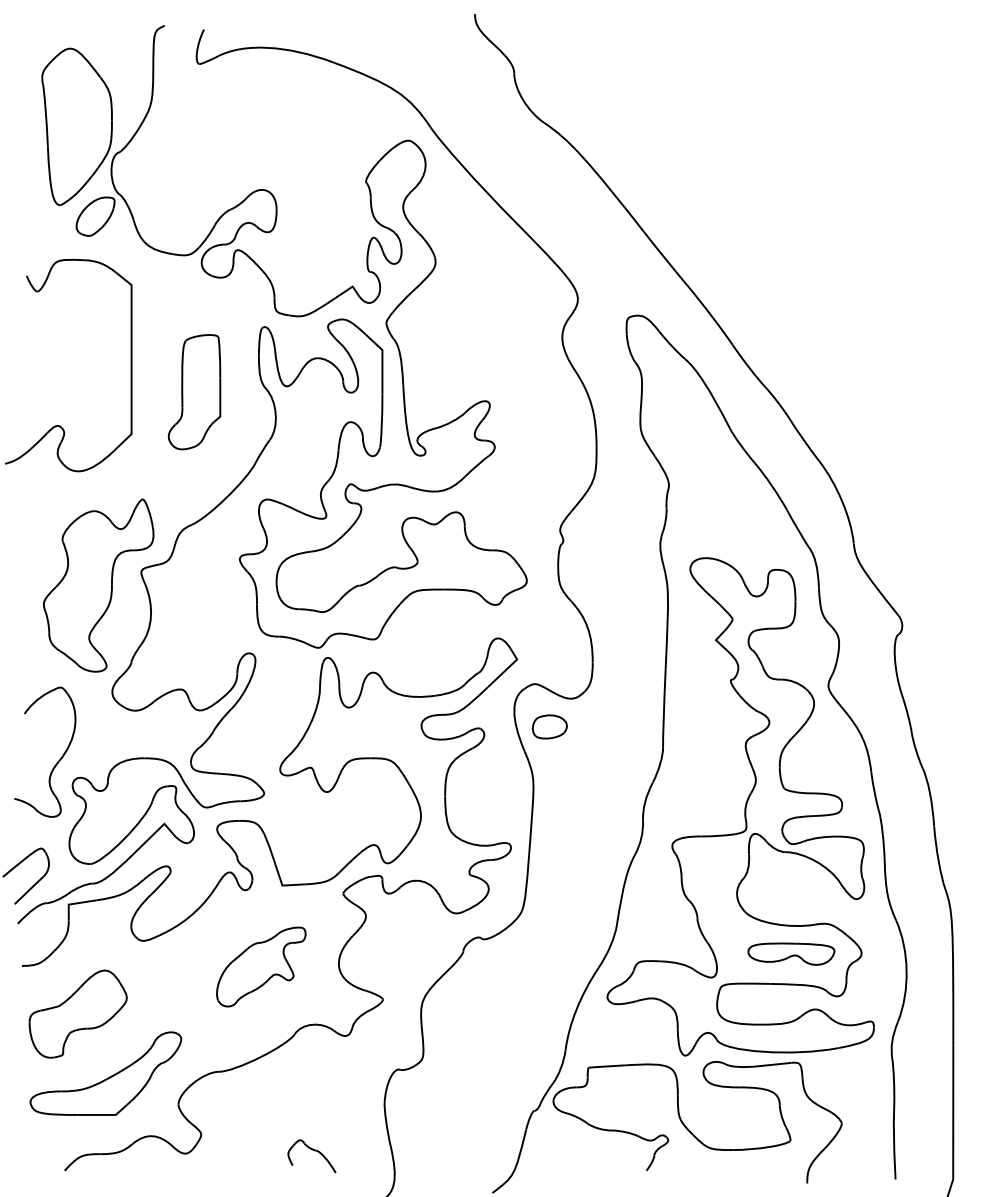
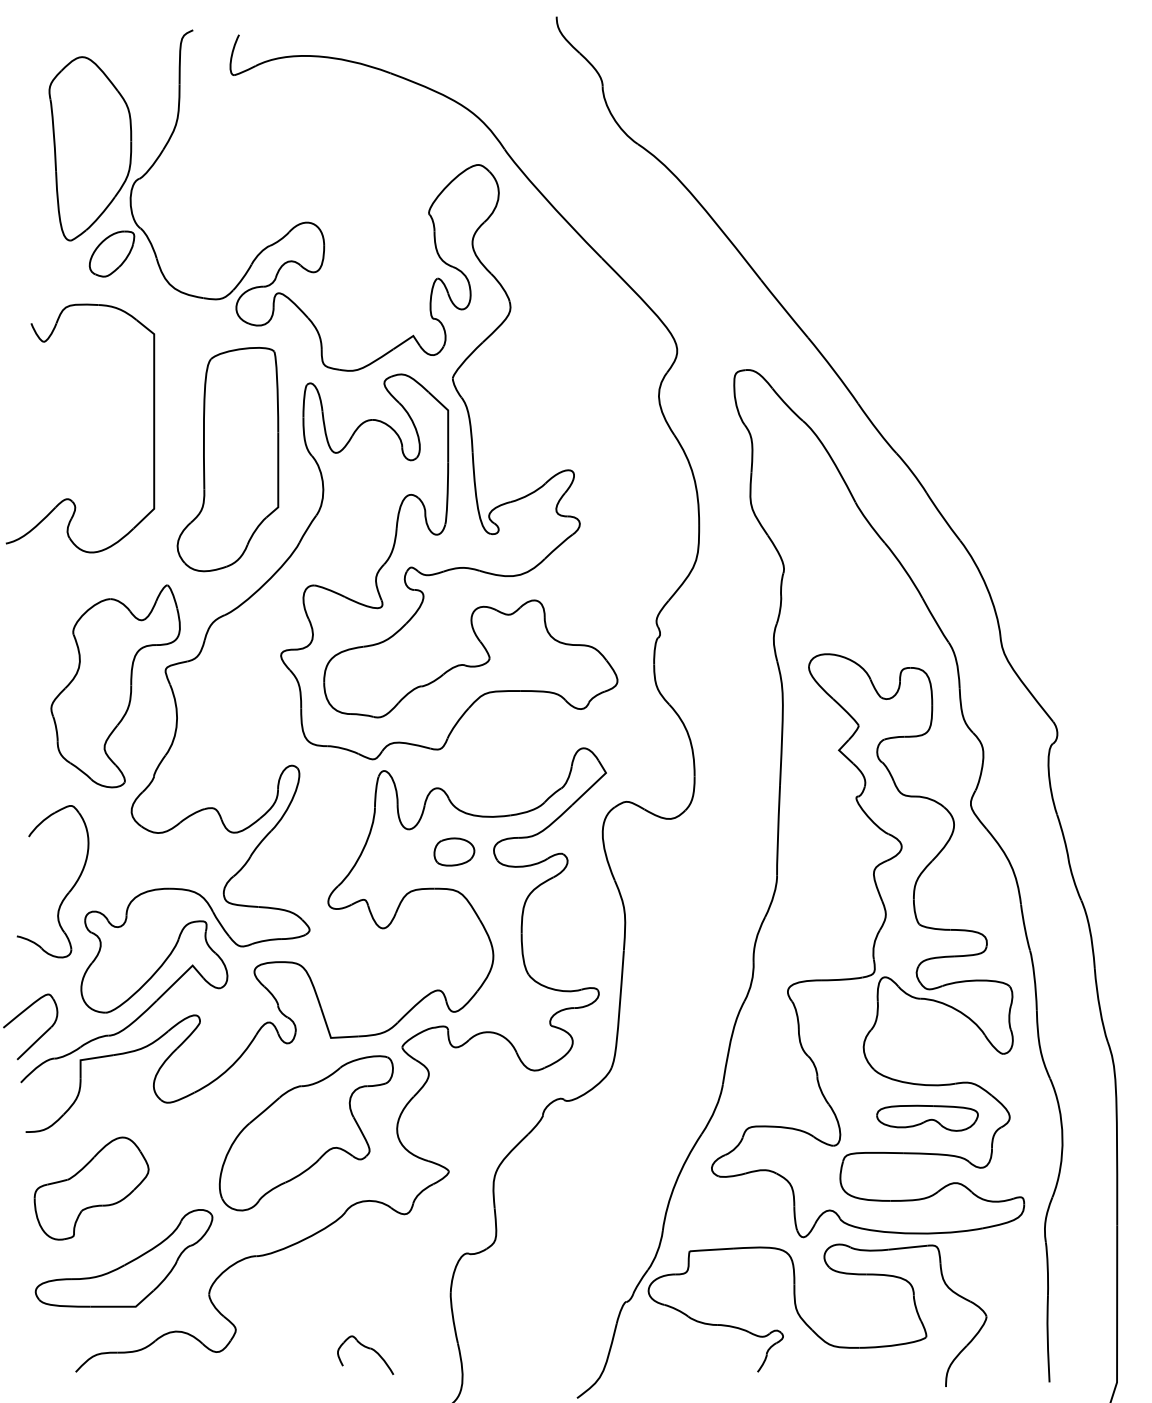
part: (194, 392) -> (227, 459), size x1.67
part: (549, 726) -> (454, 851), moved
part: (260, 967) -> (305, 1133), size x1.67

